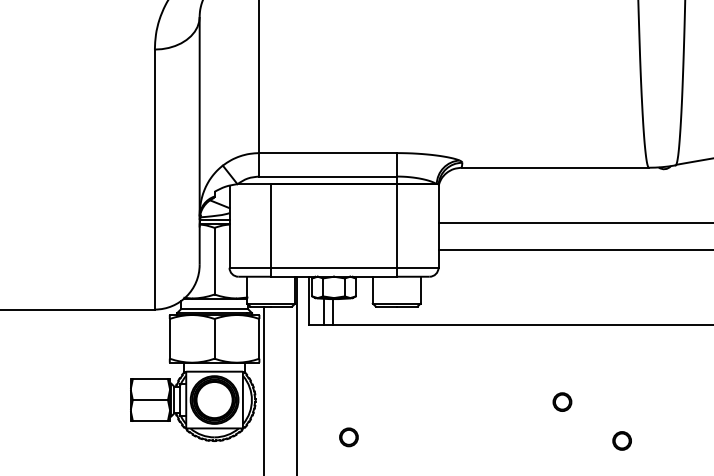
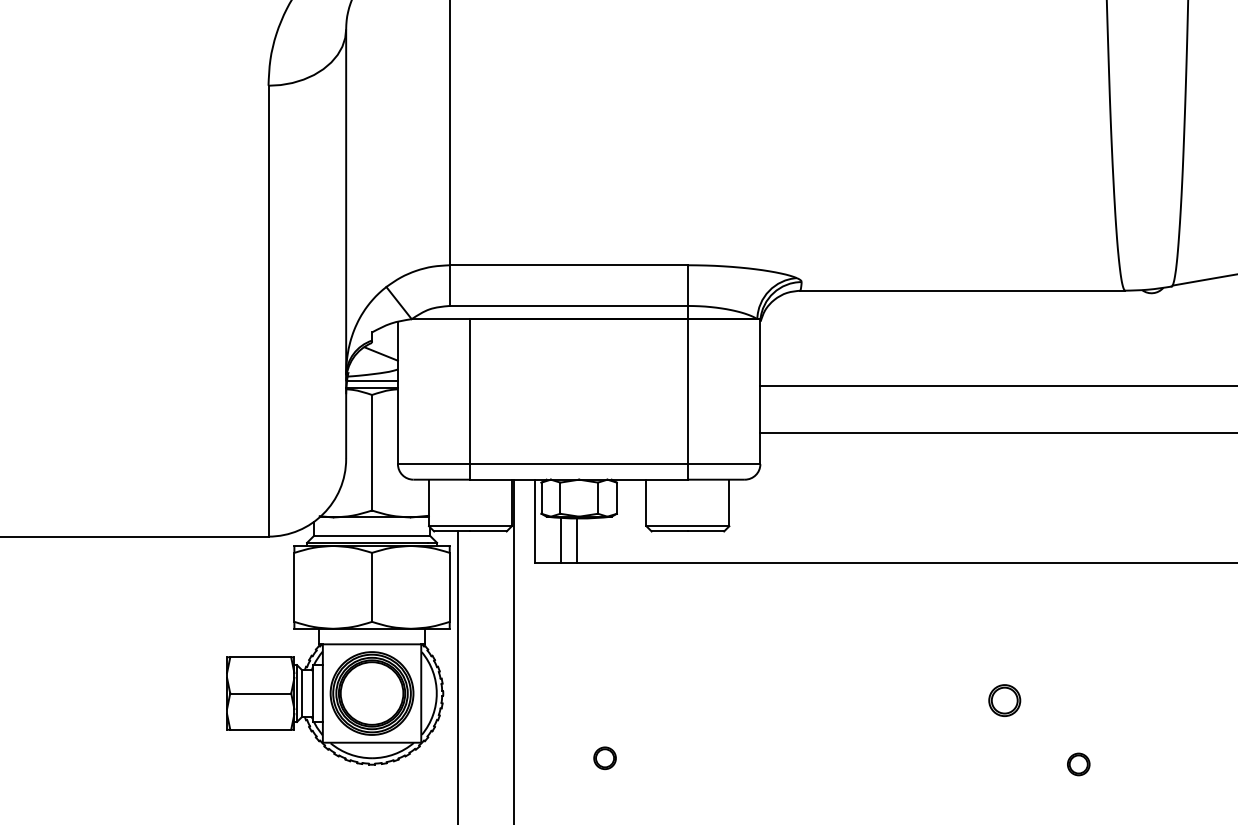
part: (562, 401) -> (1004, 699), moved
part: (348, 437) -> (604, 758), size x0.7
circle: (621, 440) -> (1077, 763), size x0.7

